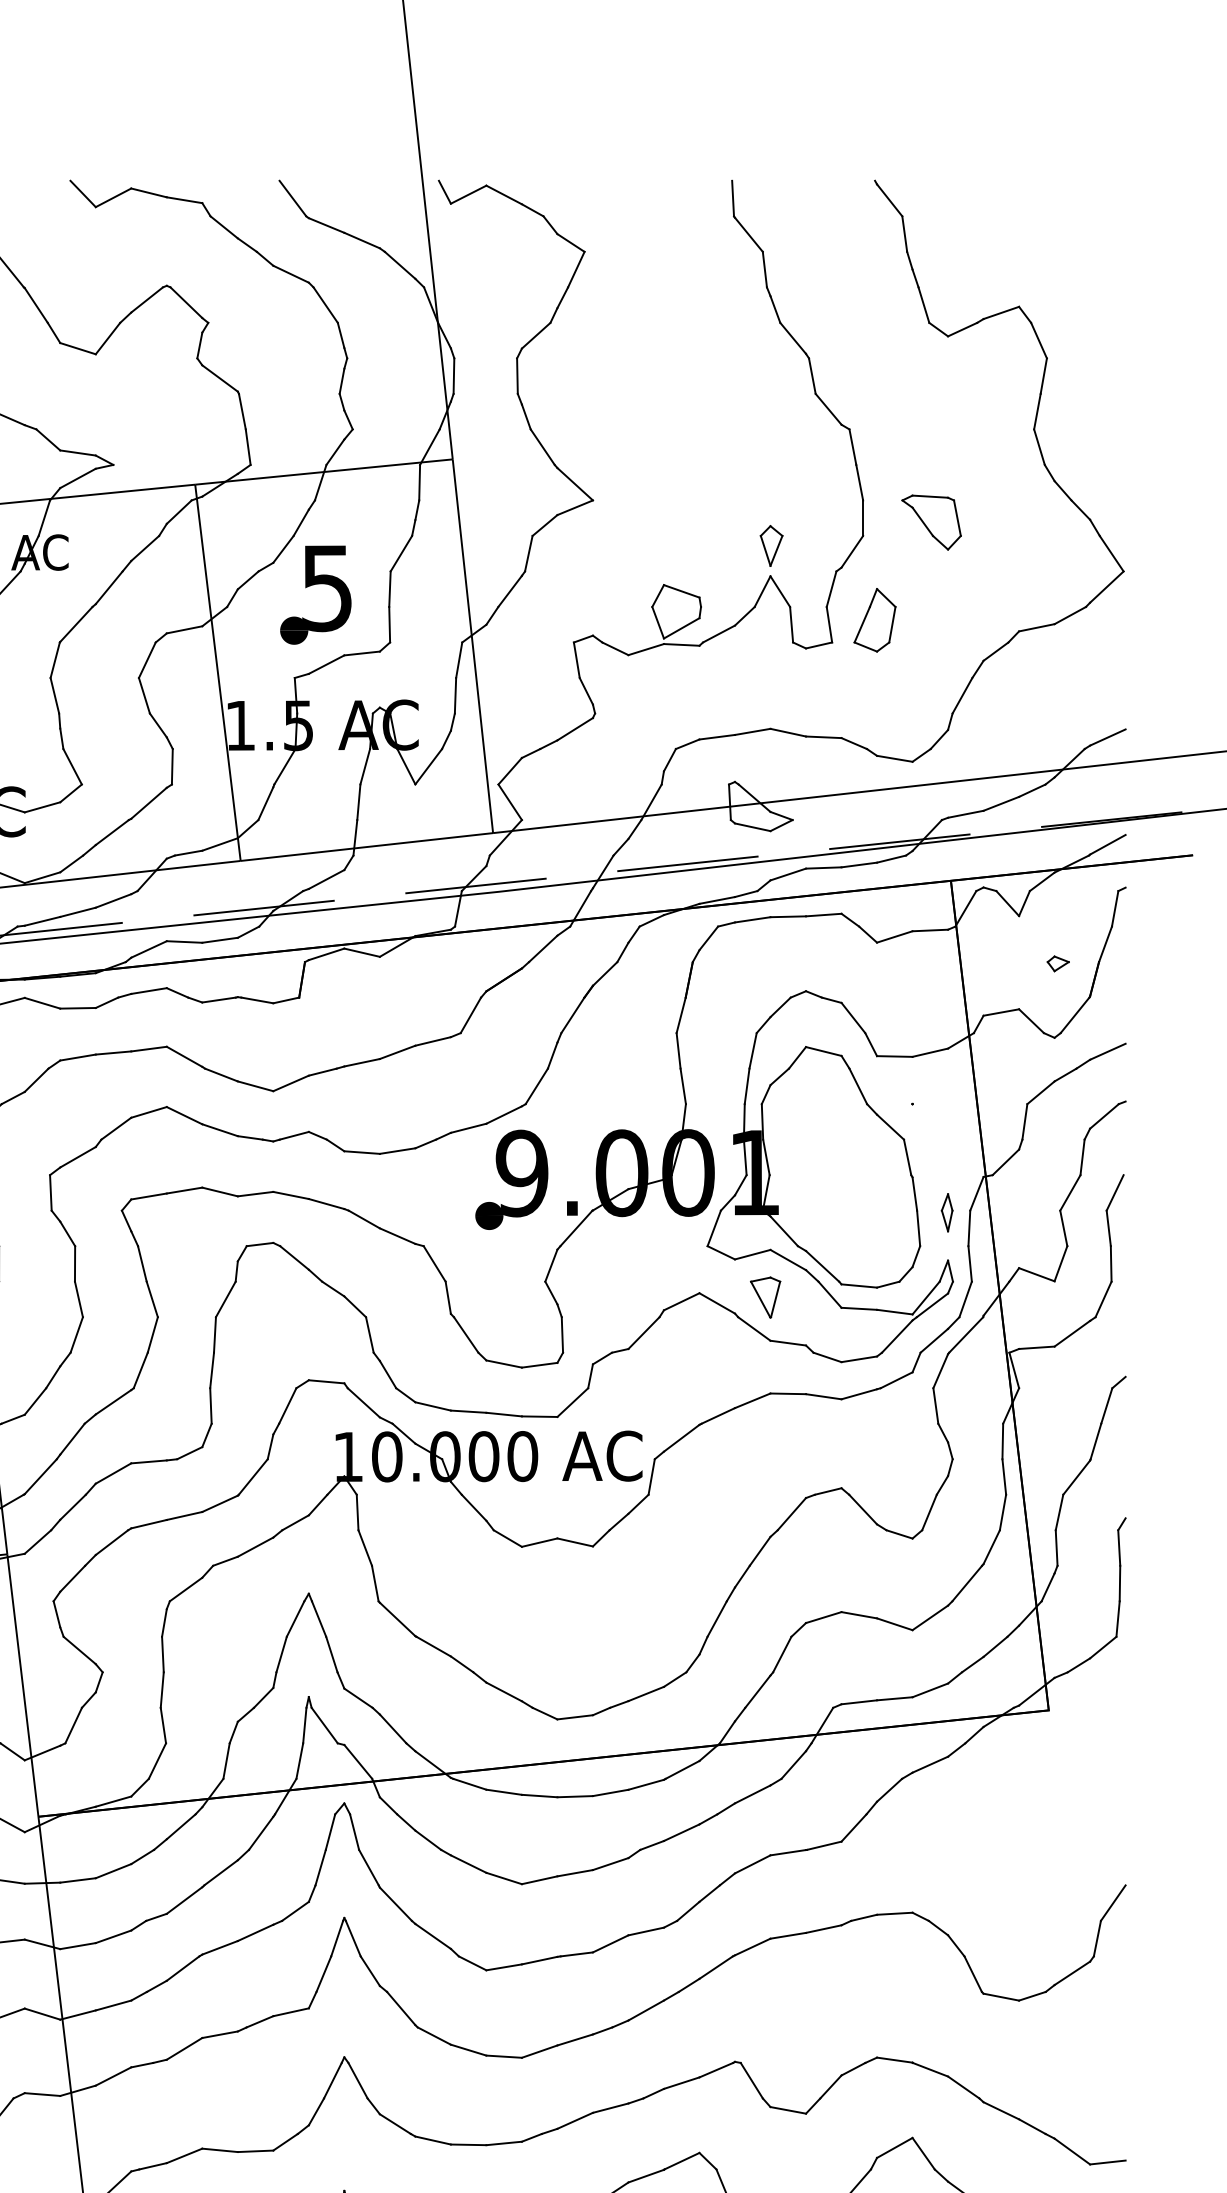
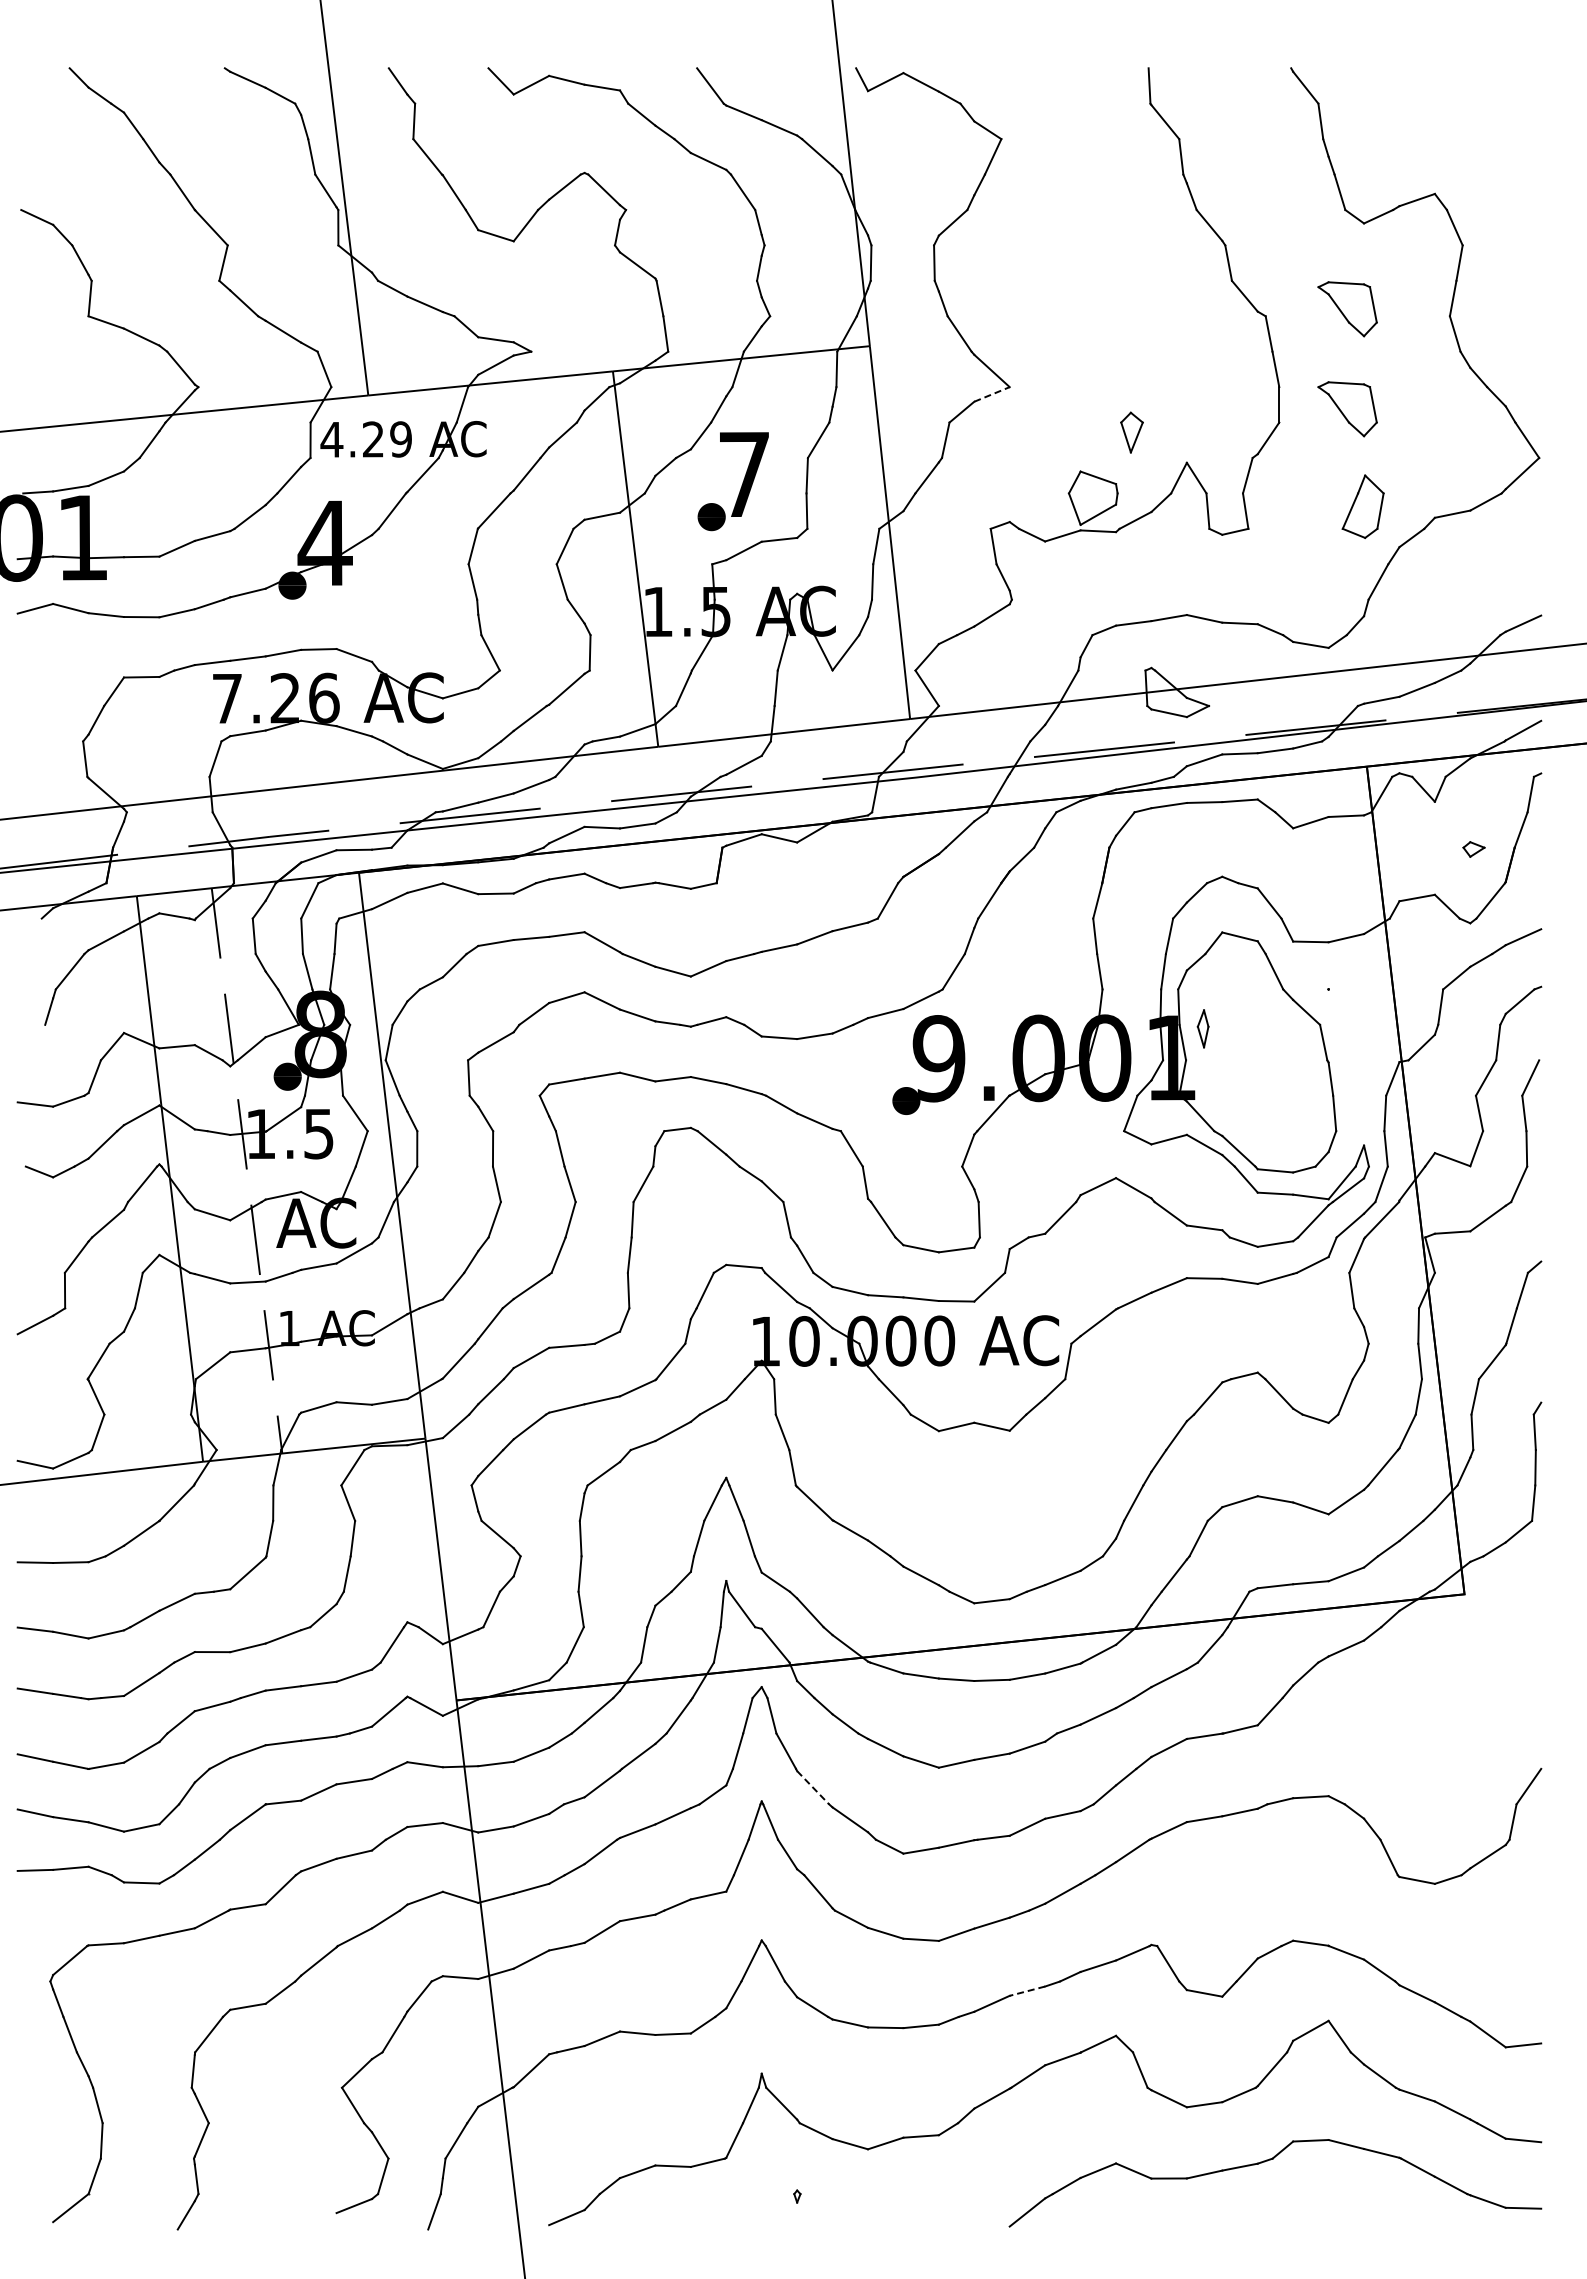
part: (931, 422) -> (1347, 309), added
line: (575, 507) -> (992, 394), solid -> dashed
part: (771, 545) -> (1131, 432), moved
text: (326, 589) -> (743, 475), 5 -> 7
part: (874, 620) -> (1362, 506), moved
part: (946, 1212) -> (1202, 1028), moved
part: (765, 1297) -> (1181, 1182), removed
line: (396, 1905) -> (813, 1788), solid -> dashed
line: (609, 2108) -> (1026, 1991), solid -> dashed

